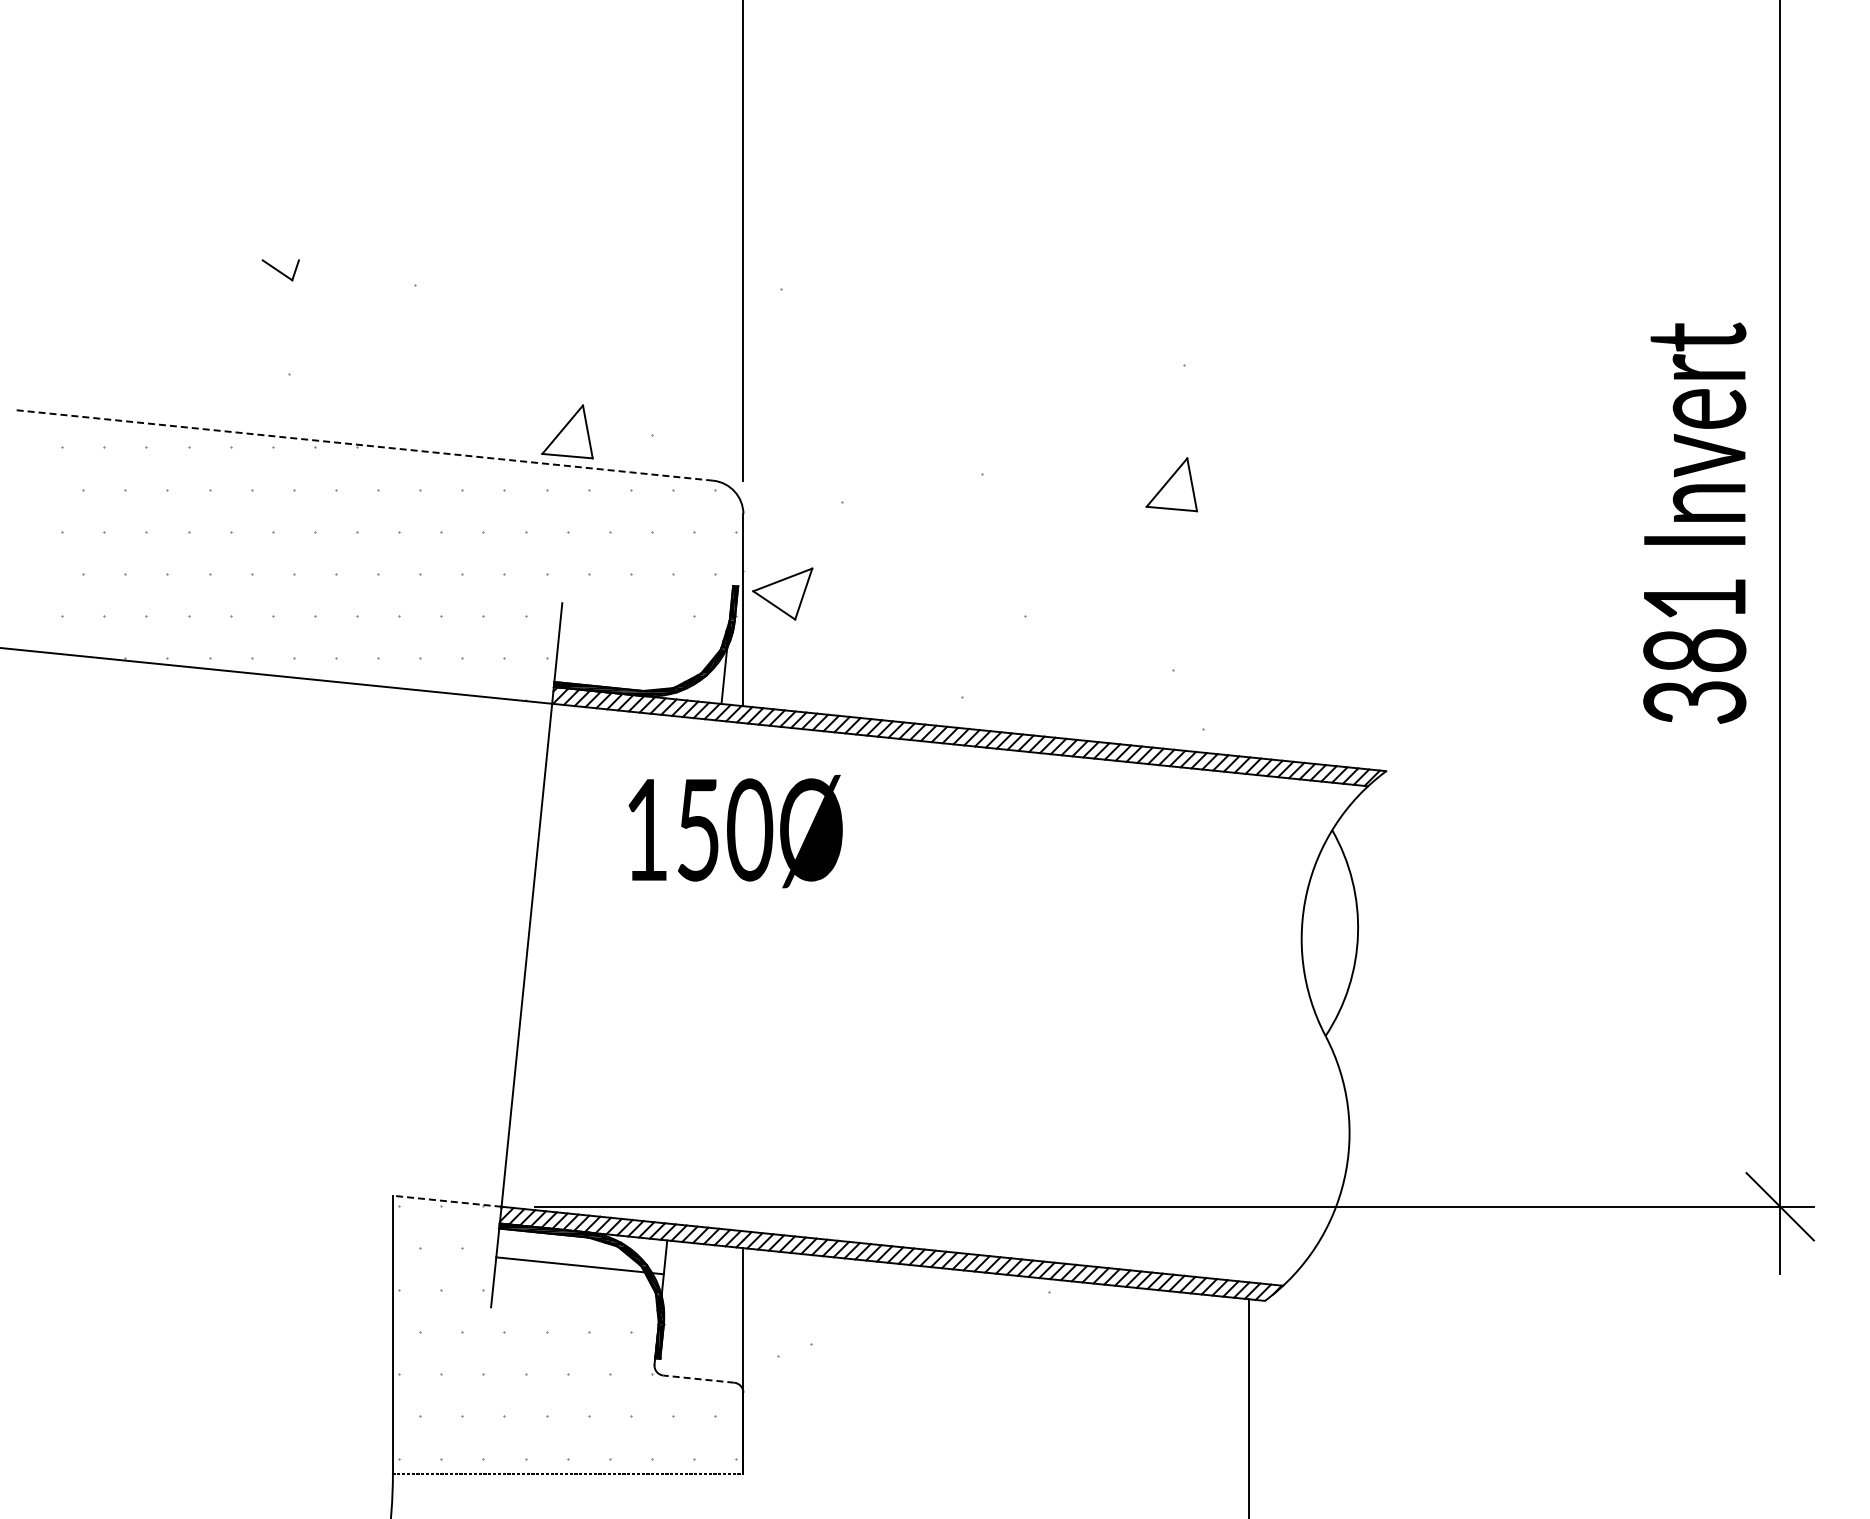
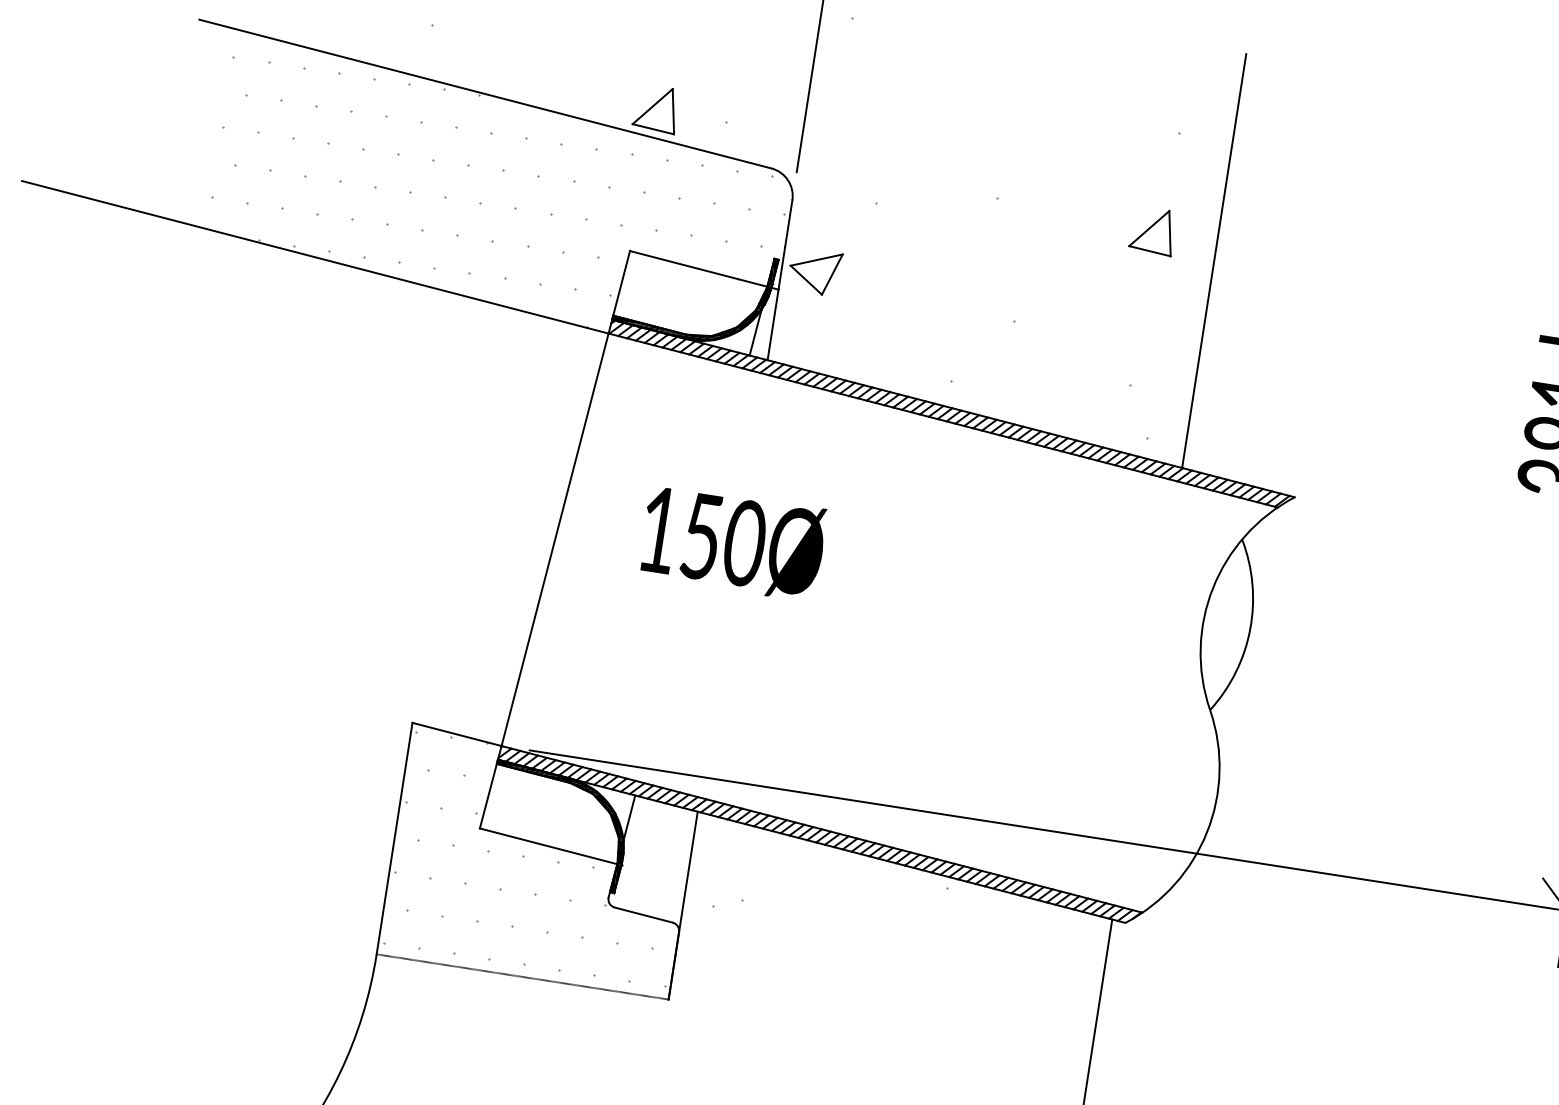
line: (364, 445) -> (485, 94), dashed -> solid
line: (1248, 508) -> (1213, 260), added
line: (652, 612) -> (703, 270), added
text: (735, 831) -> (732, 542), moved
line: (447, 1201) -> (457, 734), dashed -> solid
line: (579, 1265) -> (548, 846), moved
line: (698, 1379) -> (643, 915), dashed -> solid

